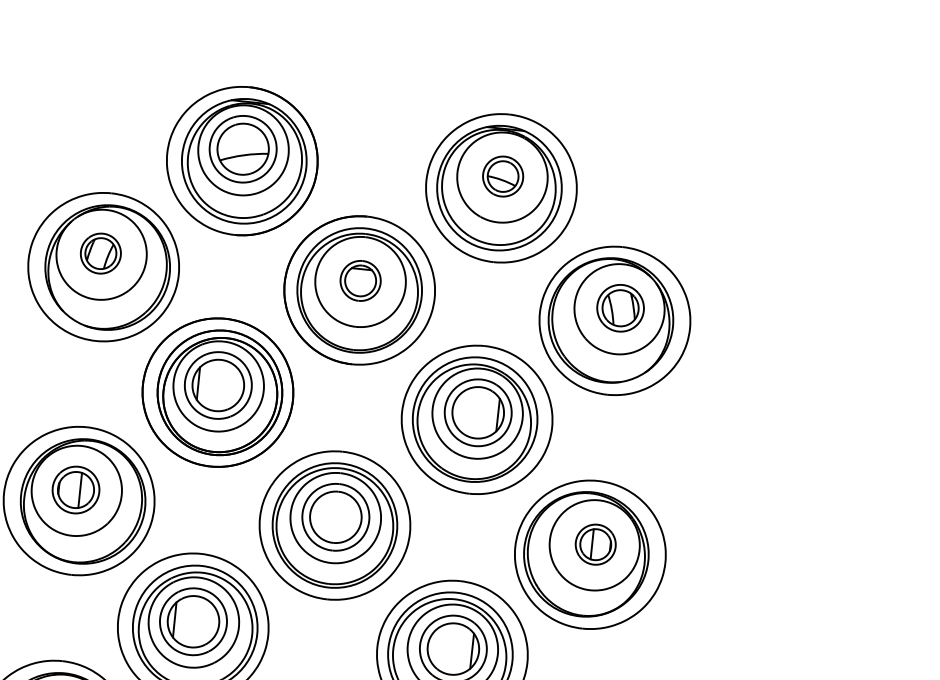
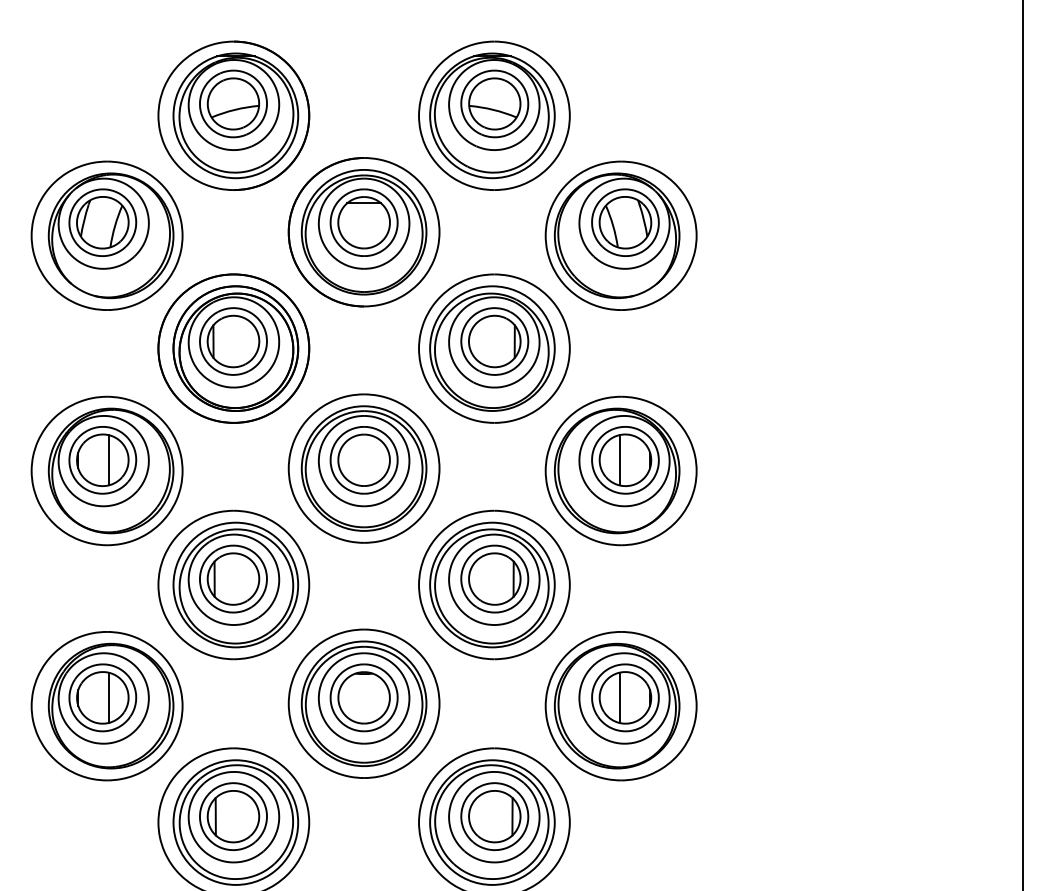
part: (502, 176) -> (494, 103), size x1.67
part: (100, 253) -> (102, 222), size x1.67
part: (360, 280) -> (363, 222), size x1.67
part: (620, 308) -> (625, 222), size x1.43
part: (75, 490) -> (102, 460), size x1.43
part: (595, 544) -> (625, 460), size x1.67

